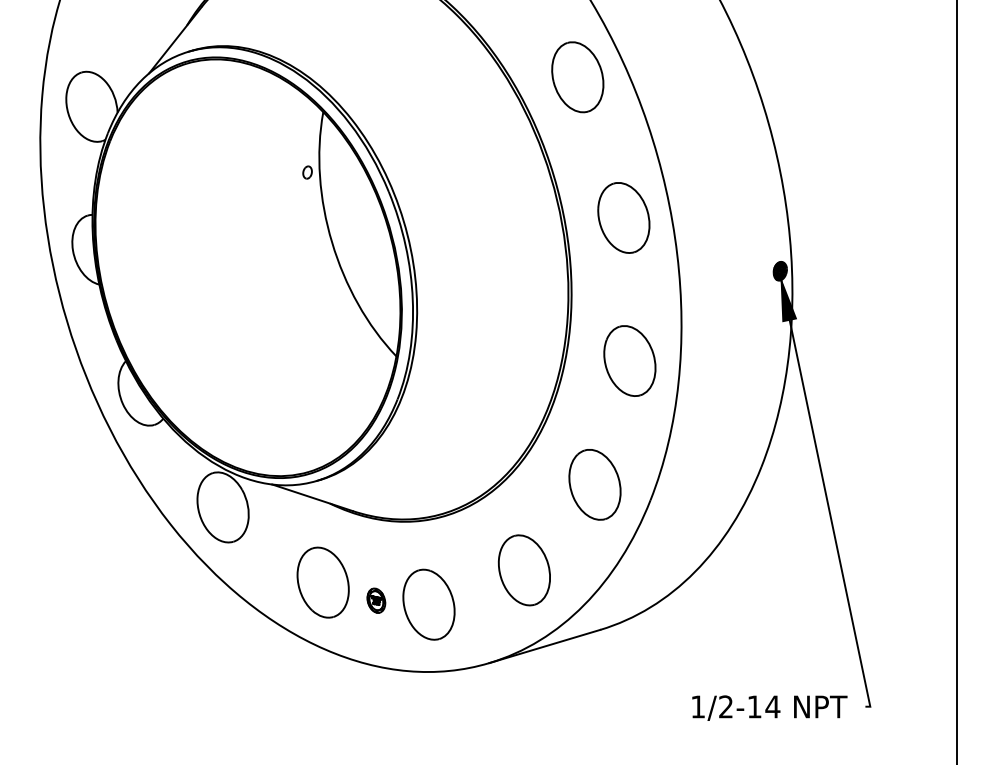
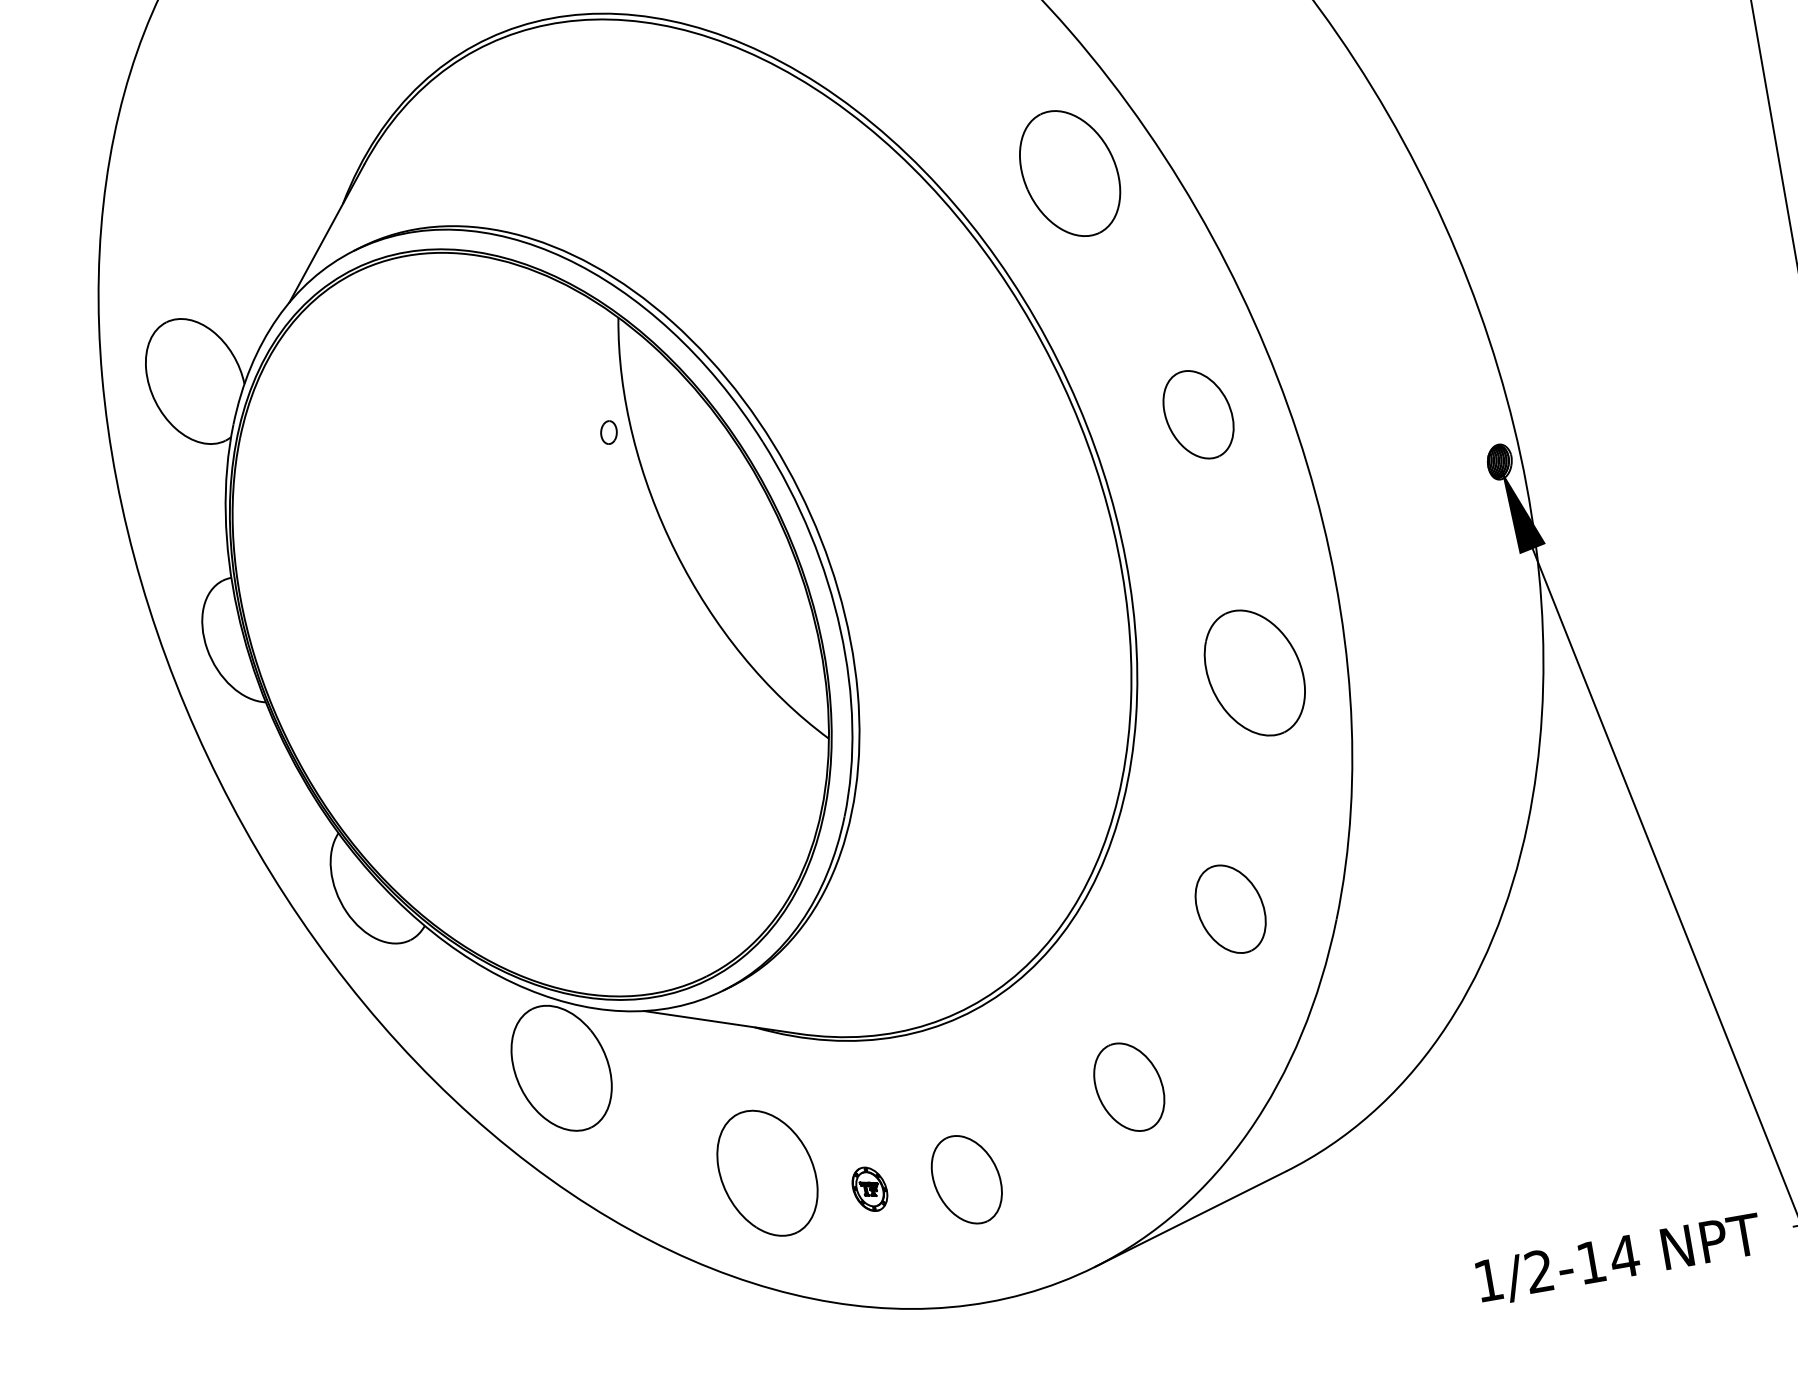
part: (623, 217) -> (1197, 414), size x0.7
part: (594, 484) -> (1229, 908), size x0.7
part: (523, 570) -> (1127, 1087), size x0.7
part: (428, 604) -> (965, 1179), size x0.7

